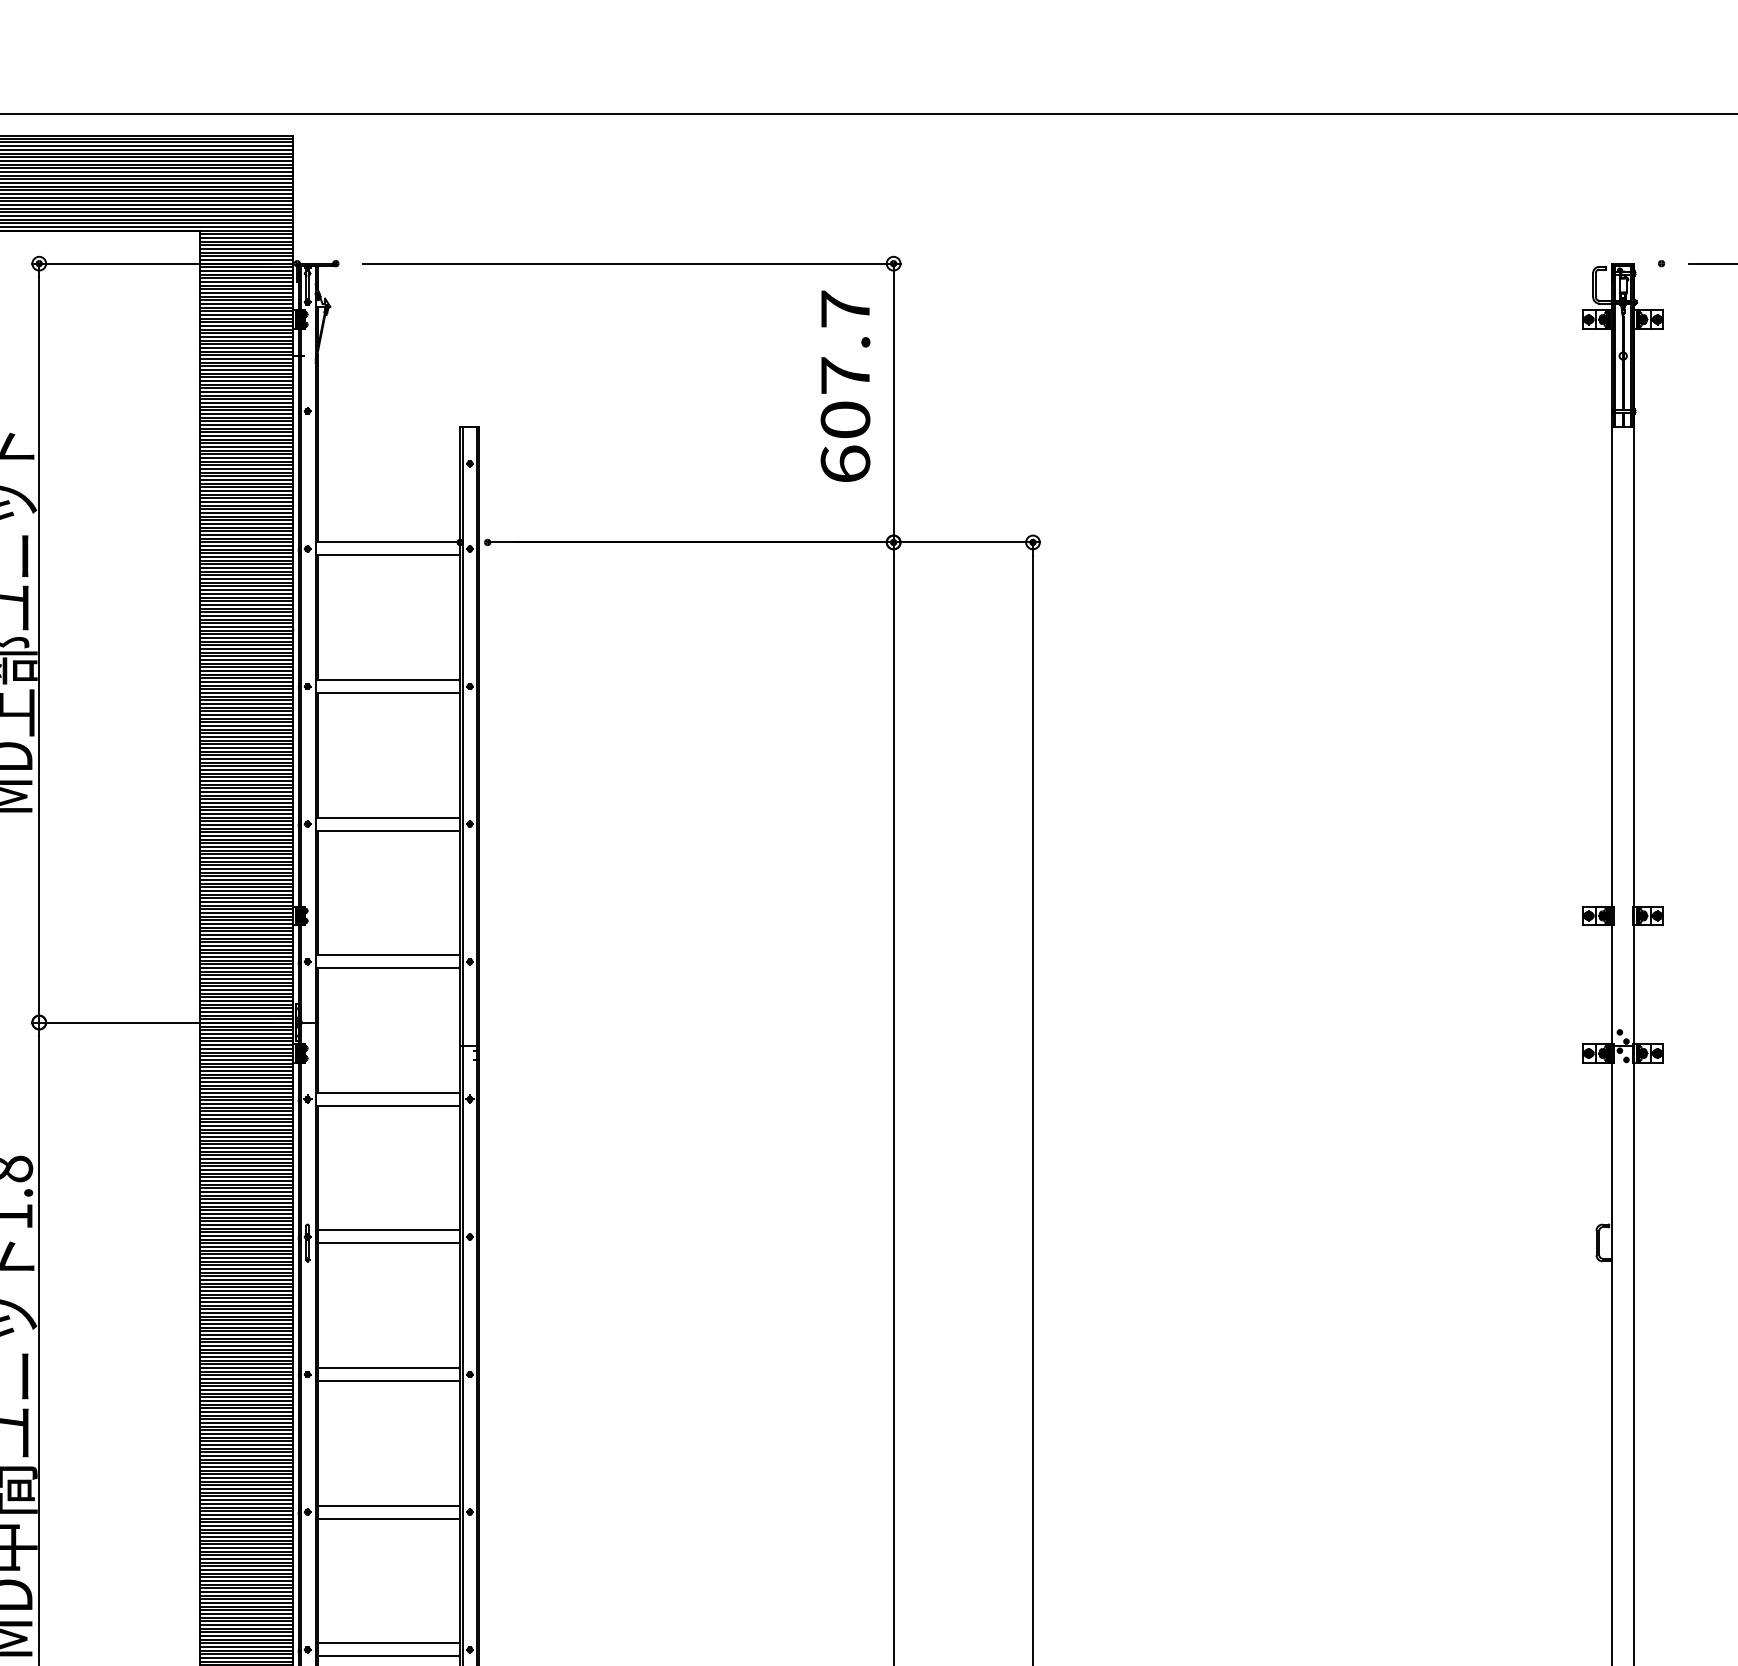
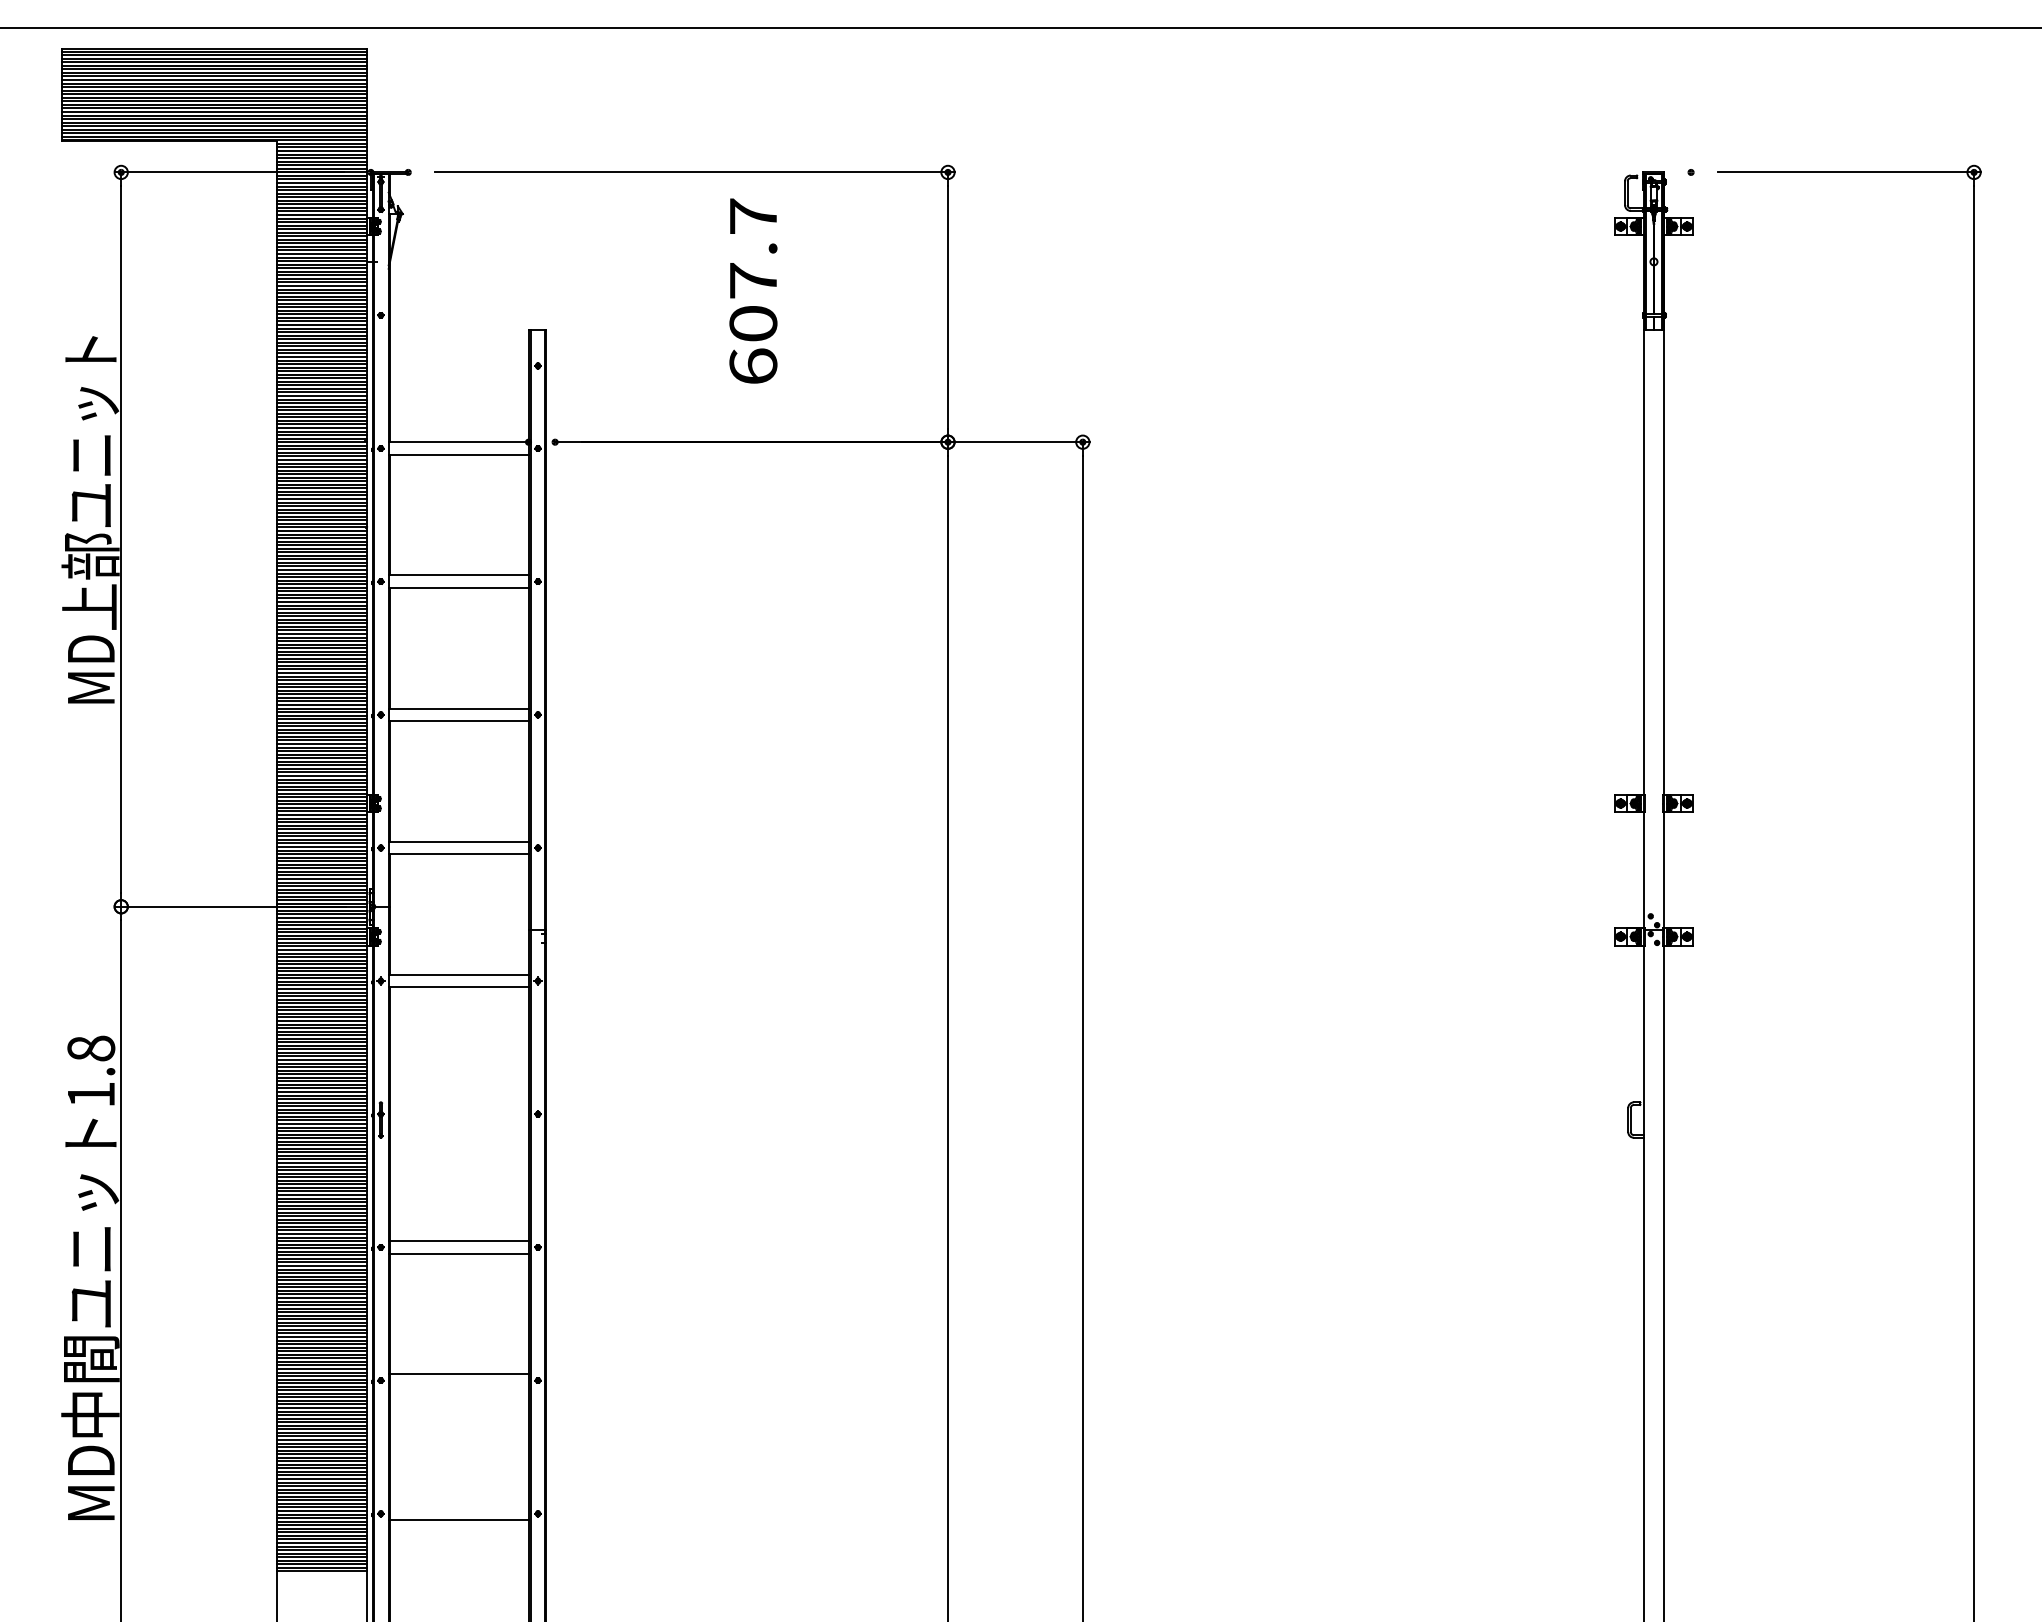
text: (845, 385) -> (753, 290), moved
line: (387, 1229) -> (458, 1107), removed
line: (387, 1243) -> (458, 1120), removed
line: (387, 1518) -> (458, 1386), removed
line: (387, 1643) -> (458, 1507), removed

